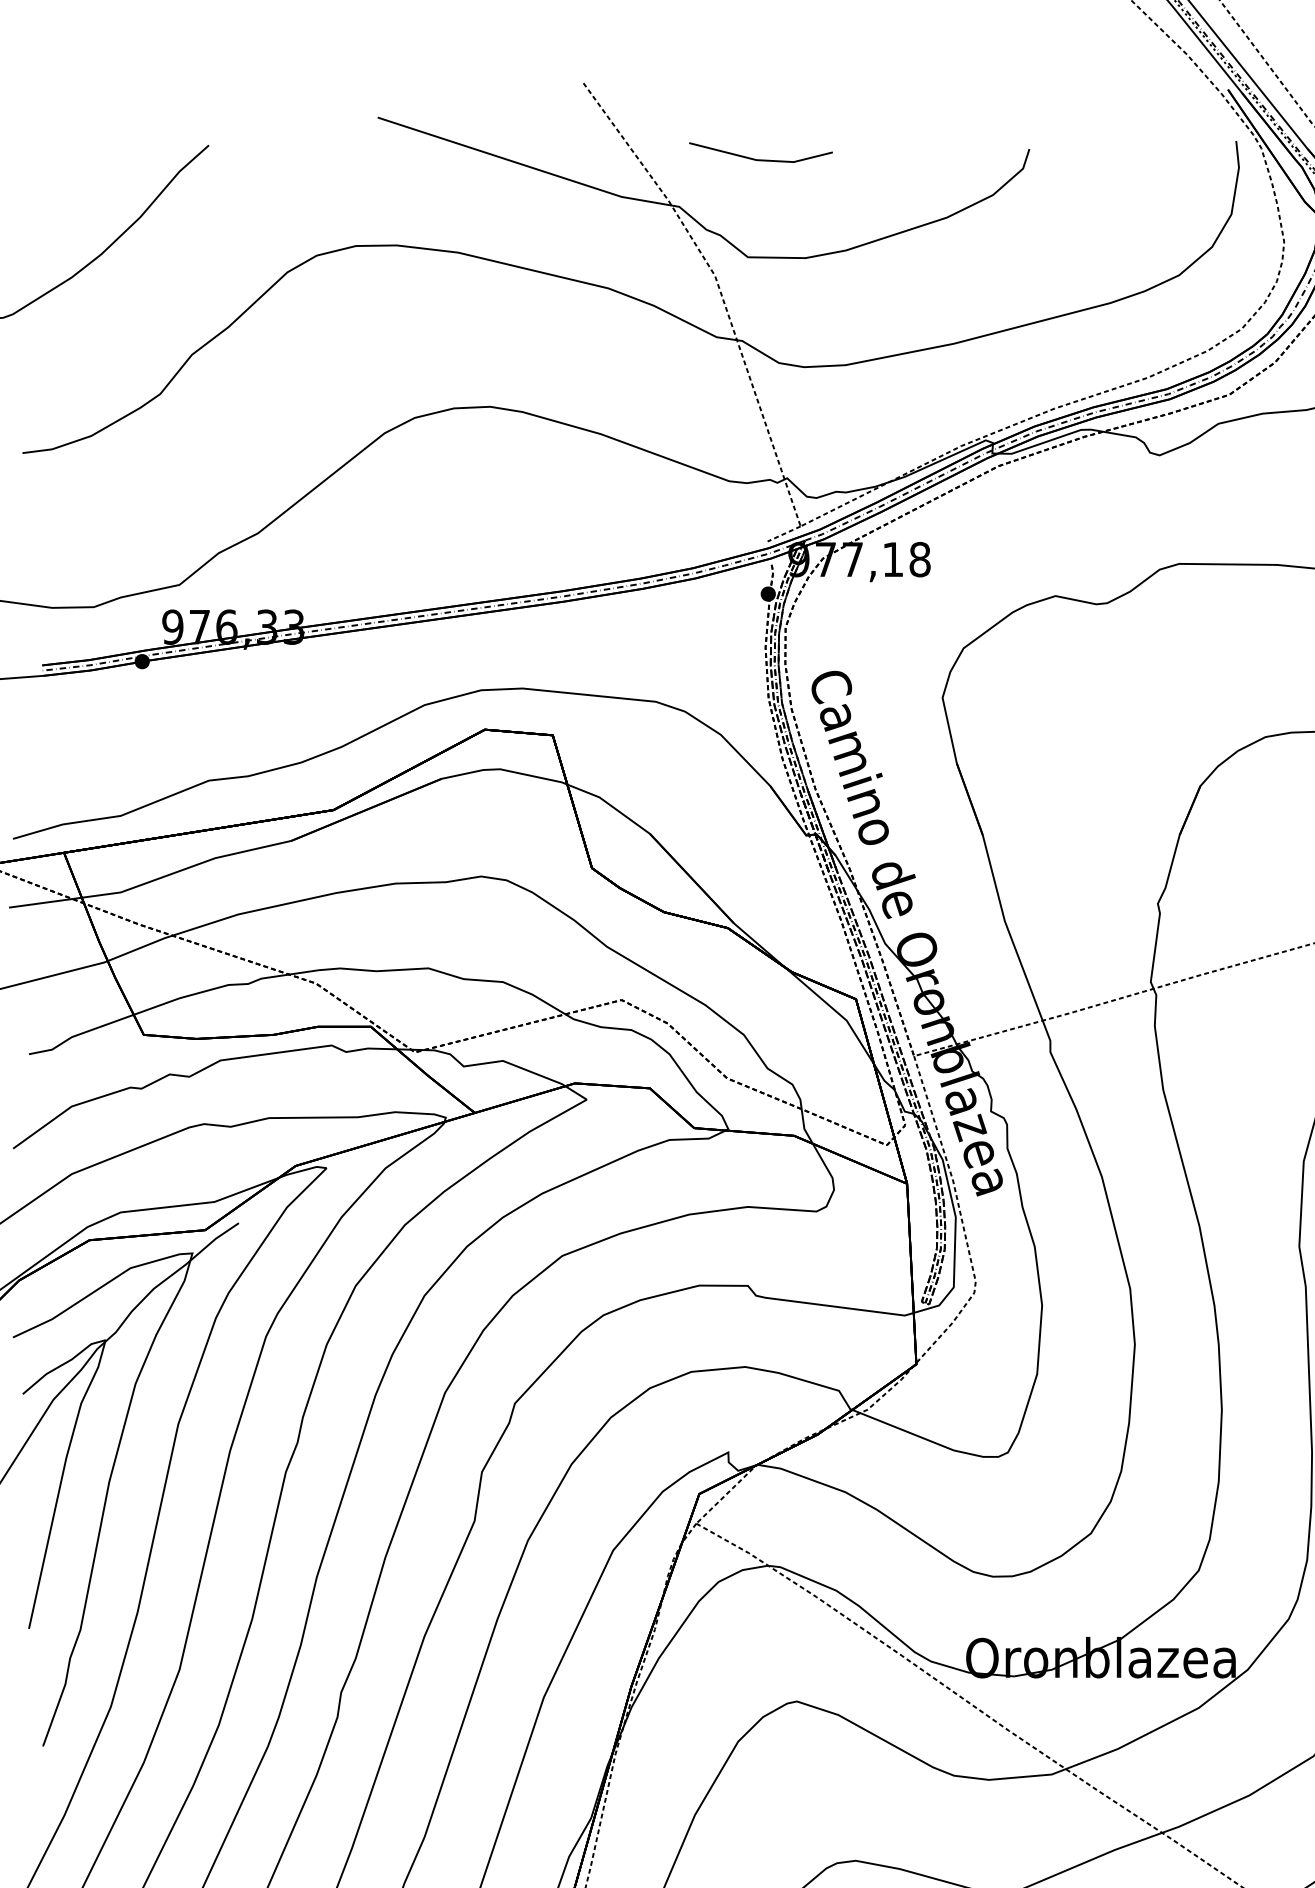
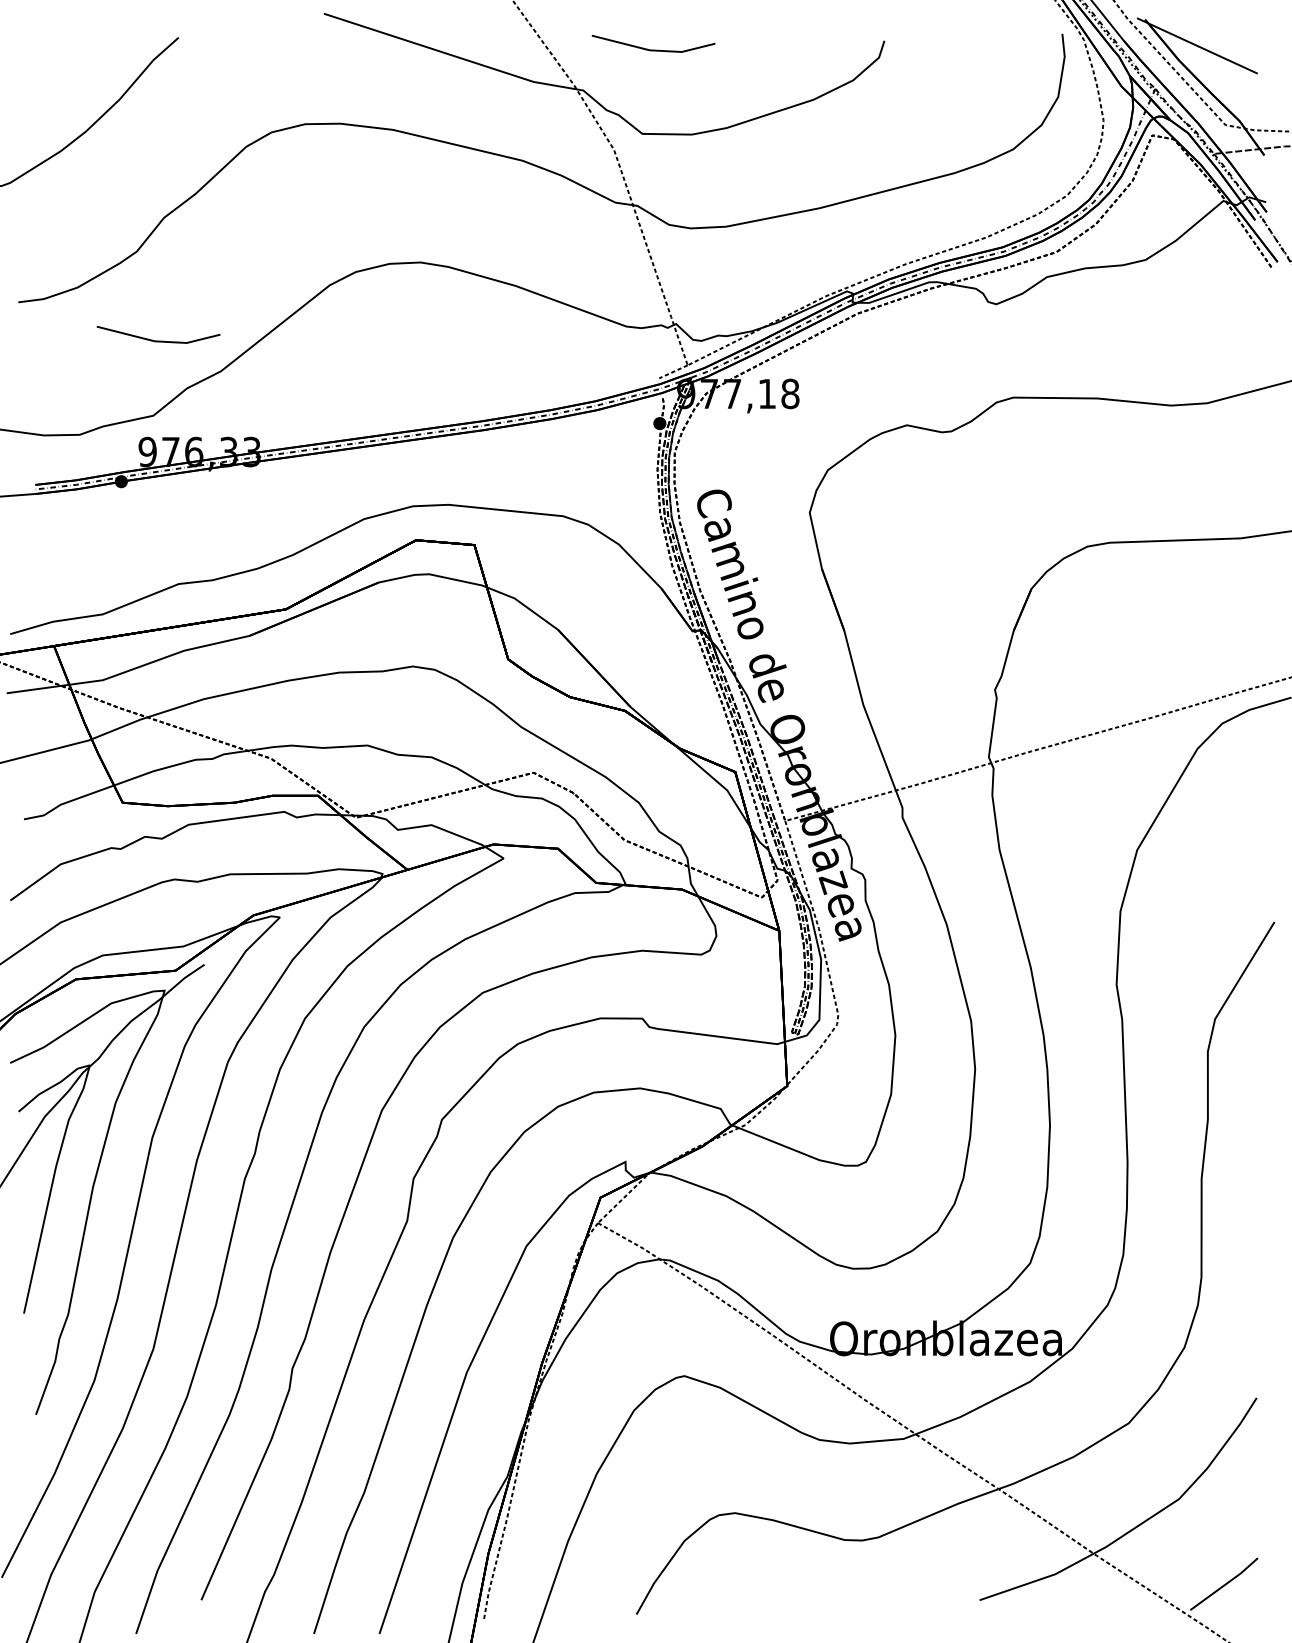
line: (185, 497) -> (158, 340), added

